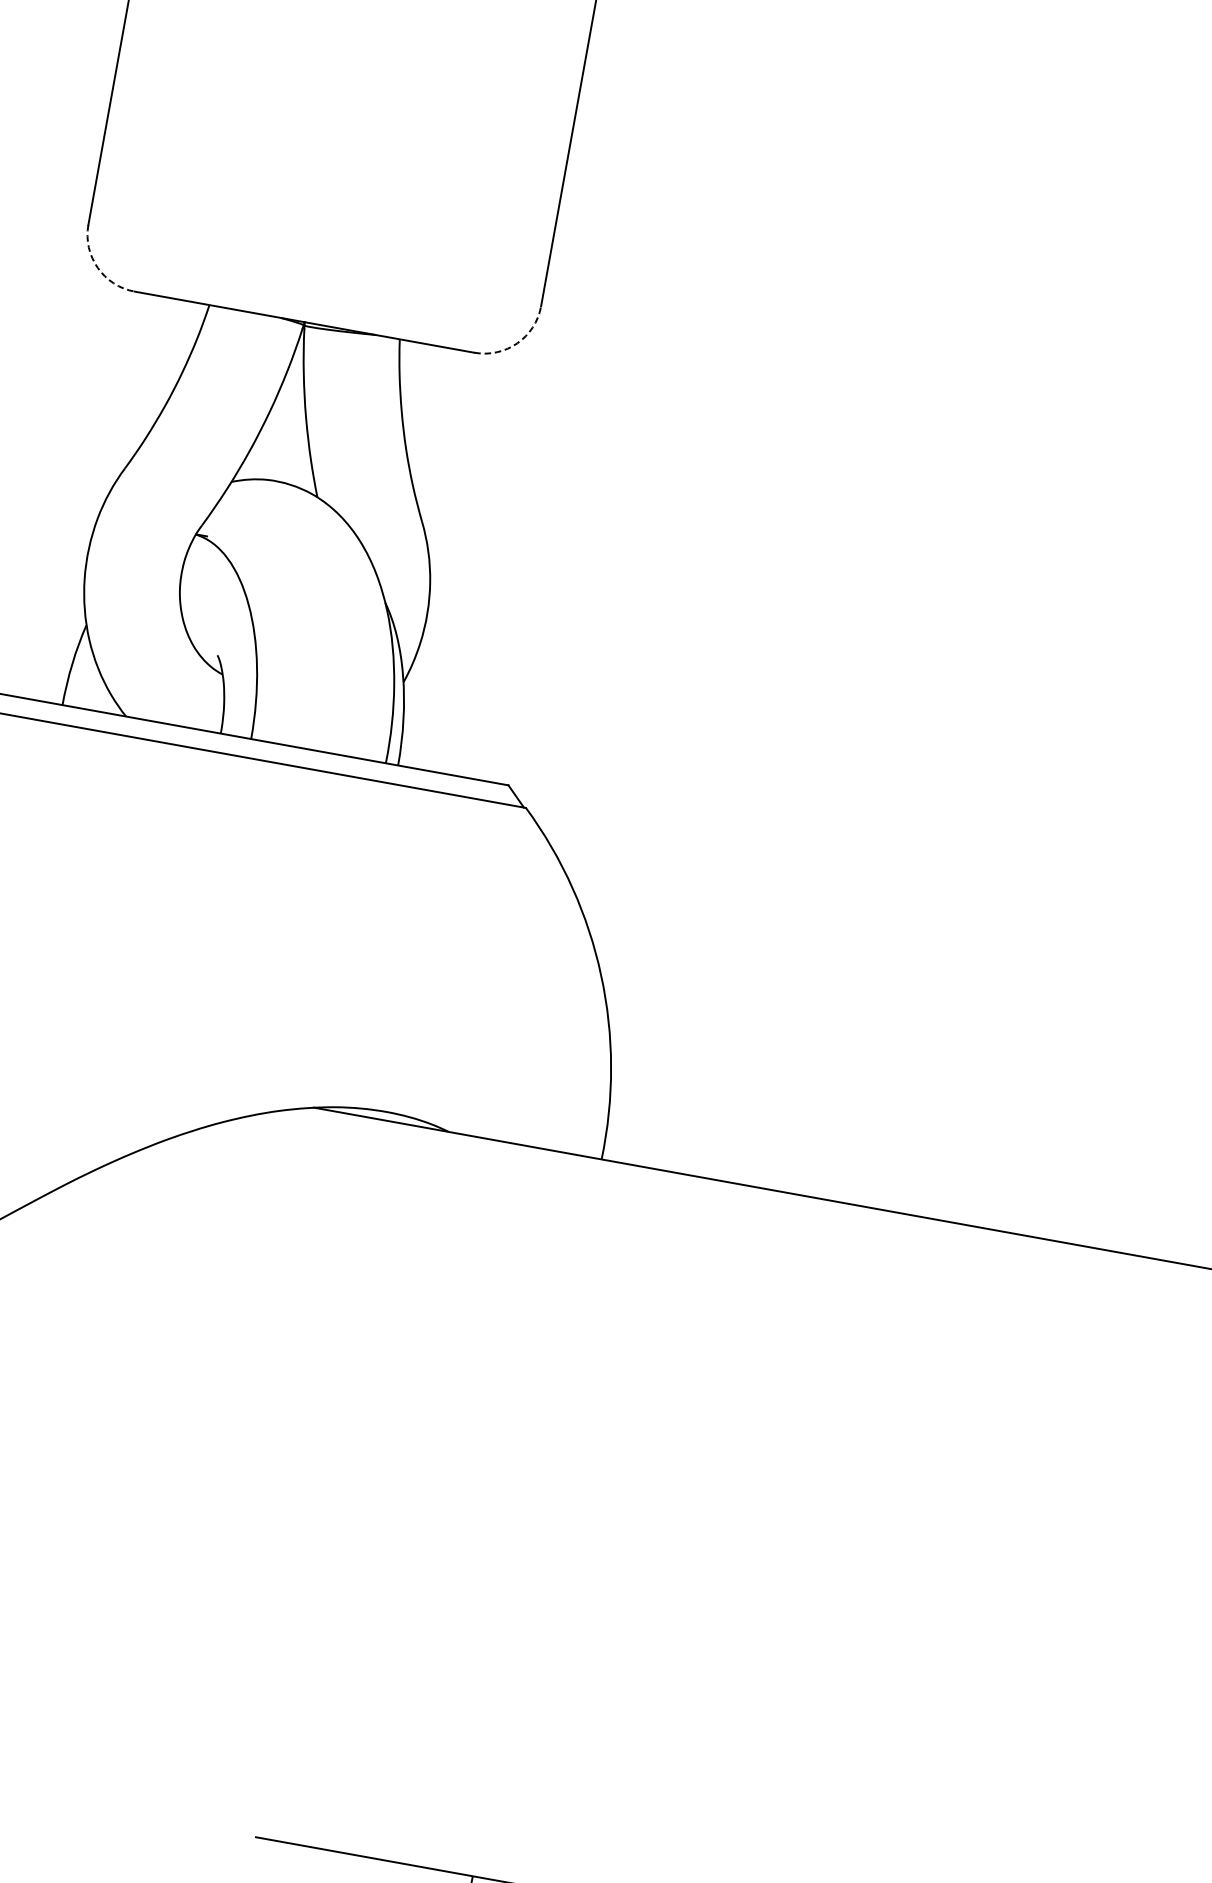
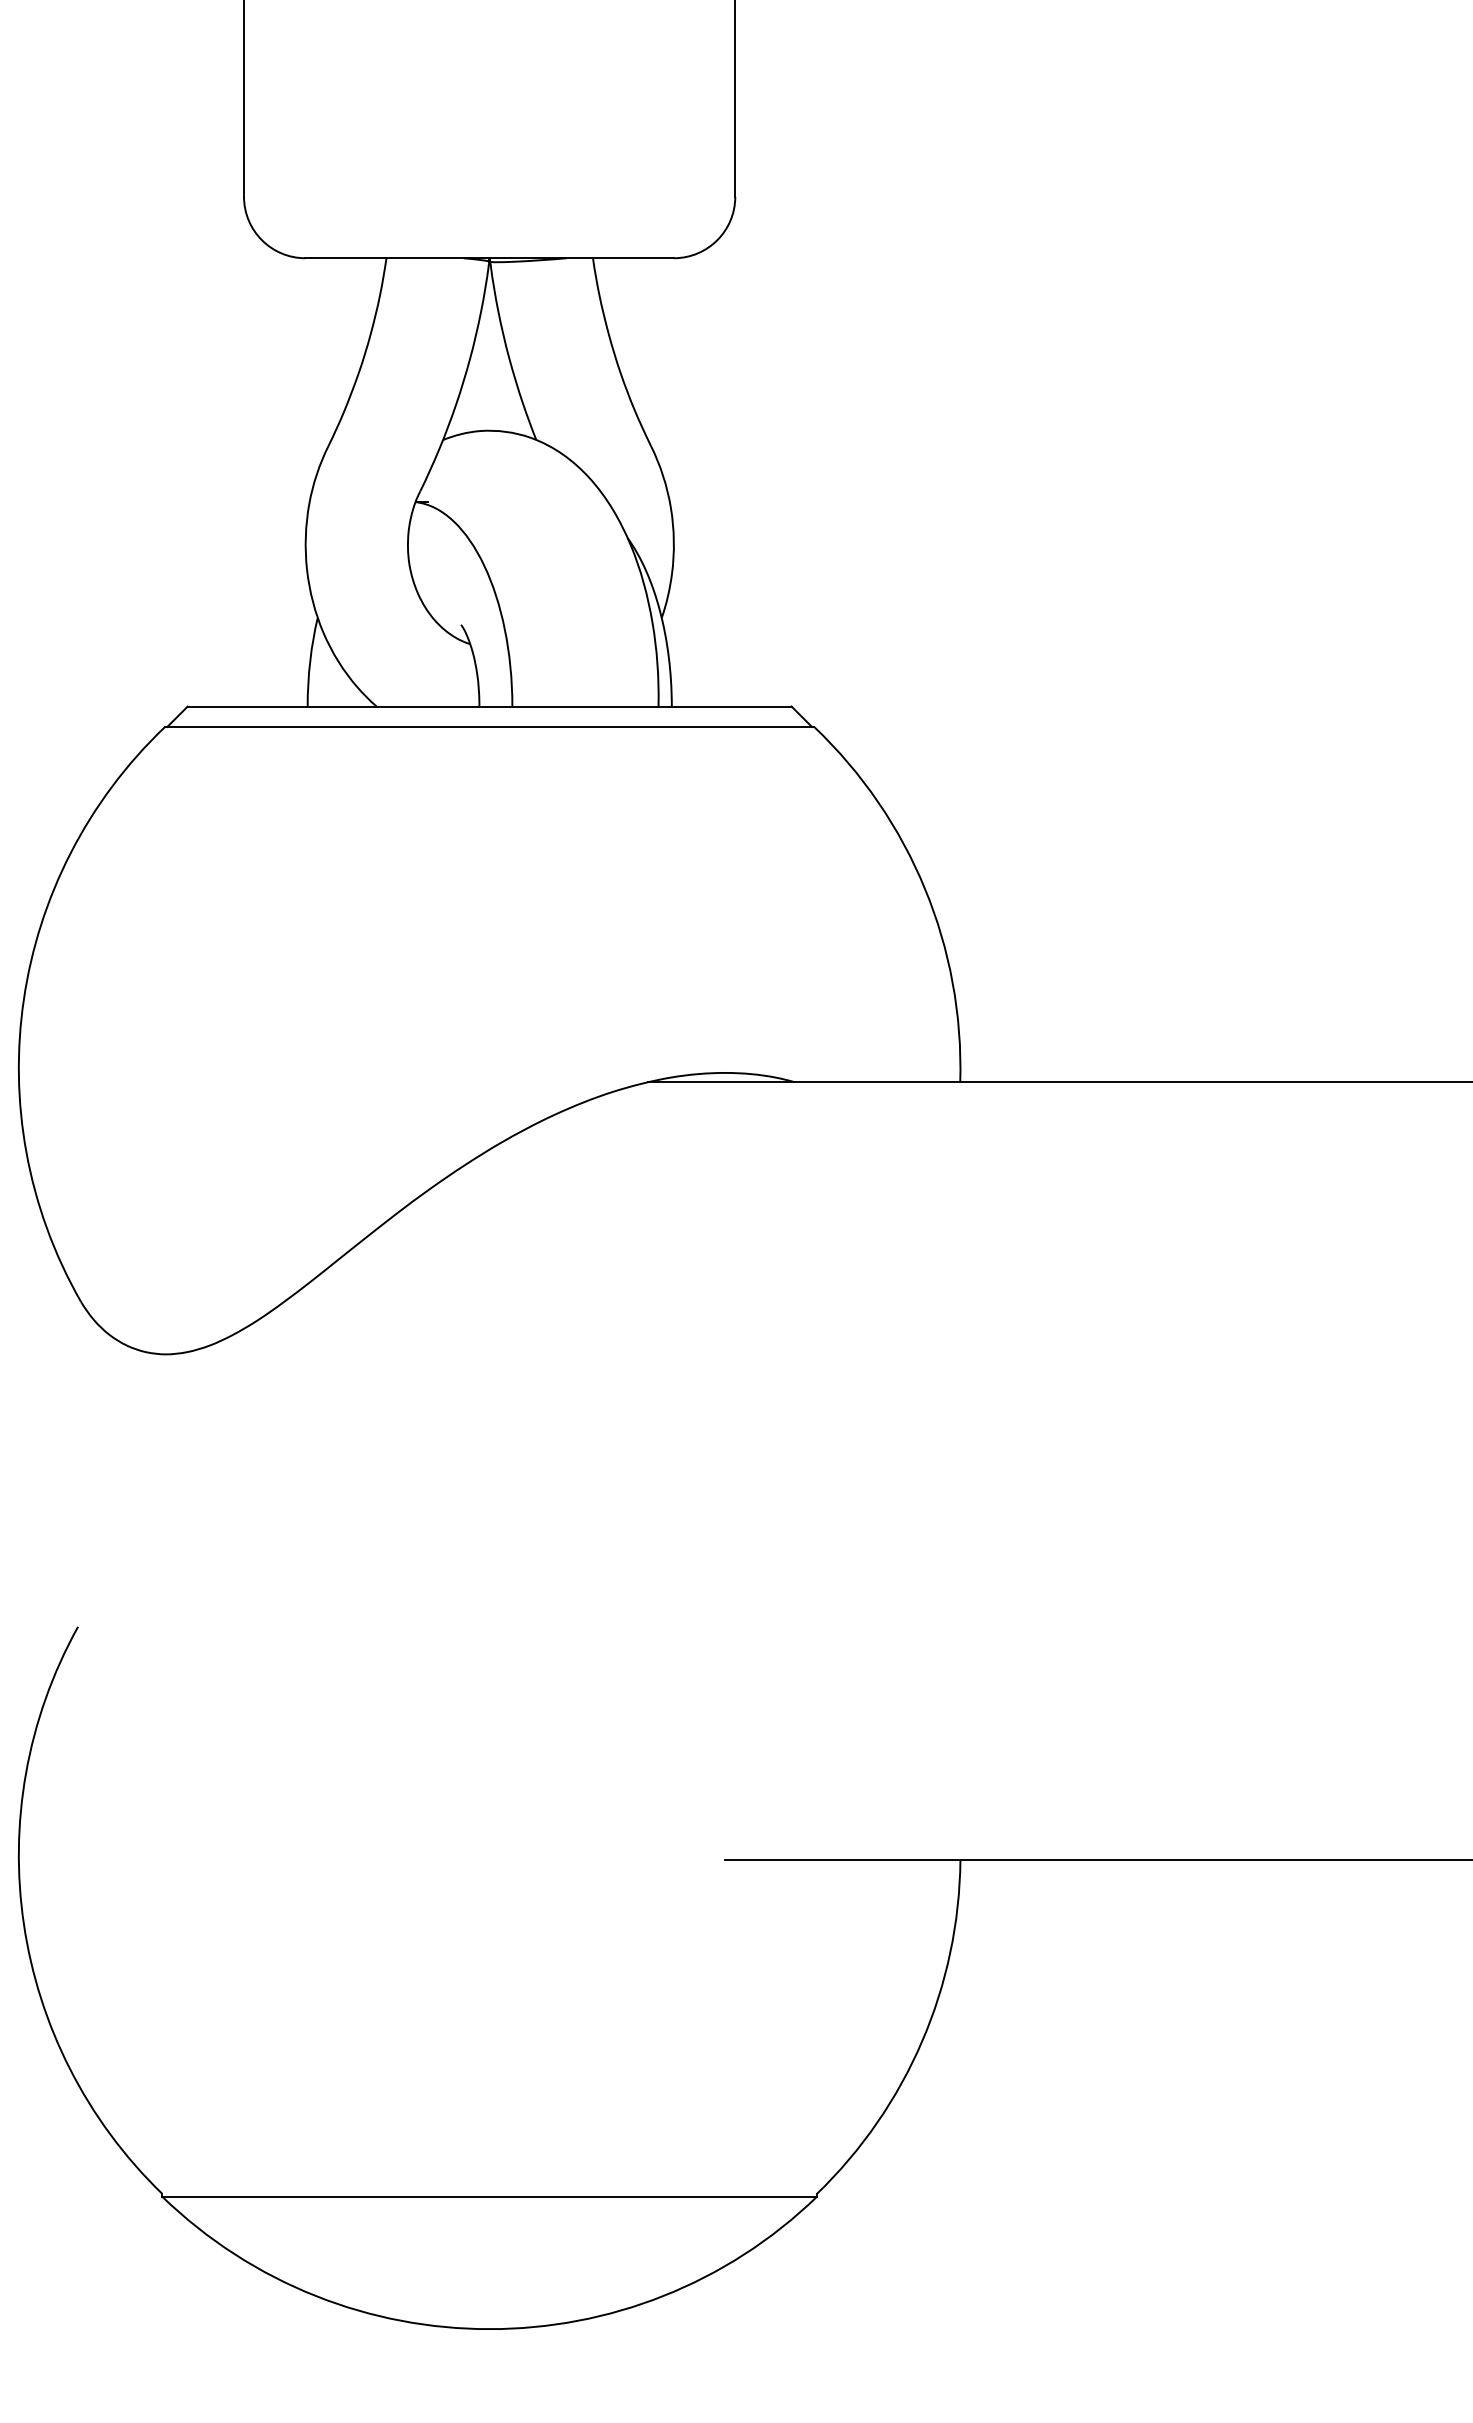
arc: (98, 268) -> (262, 240), dashed -> solid
arc: (517, 343) -> (717, 240), dashed -> solid

